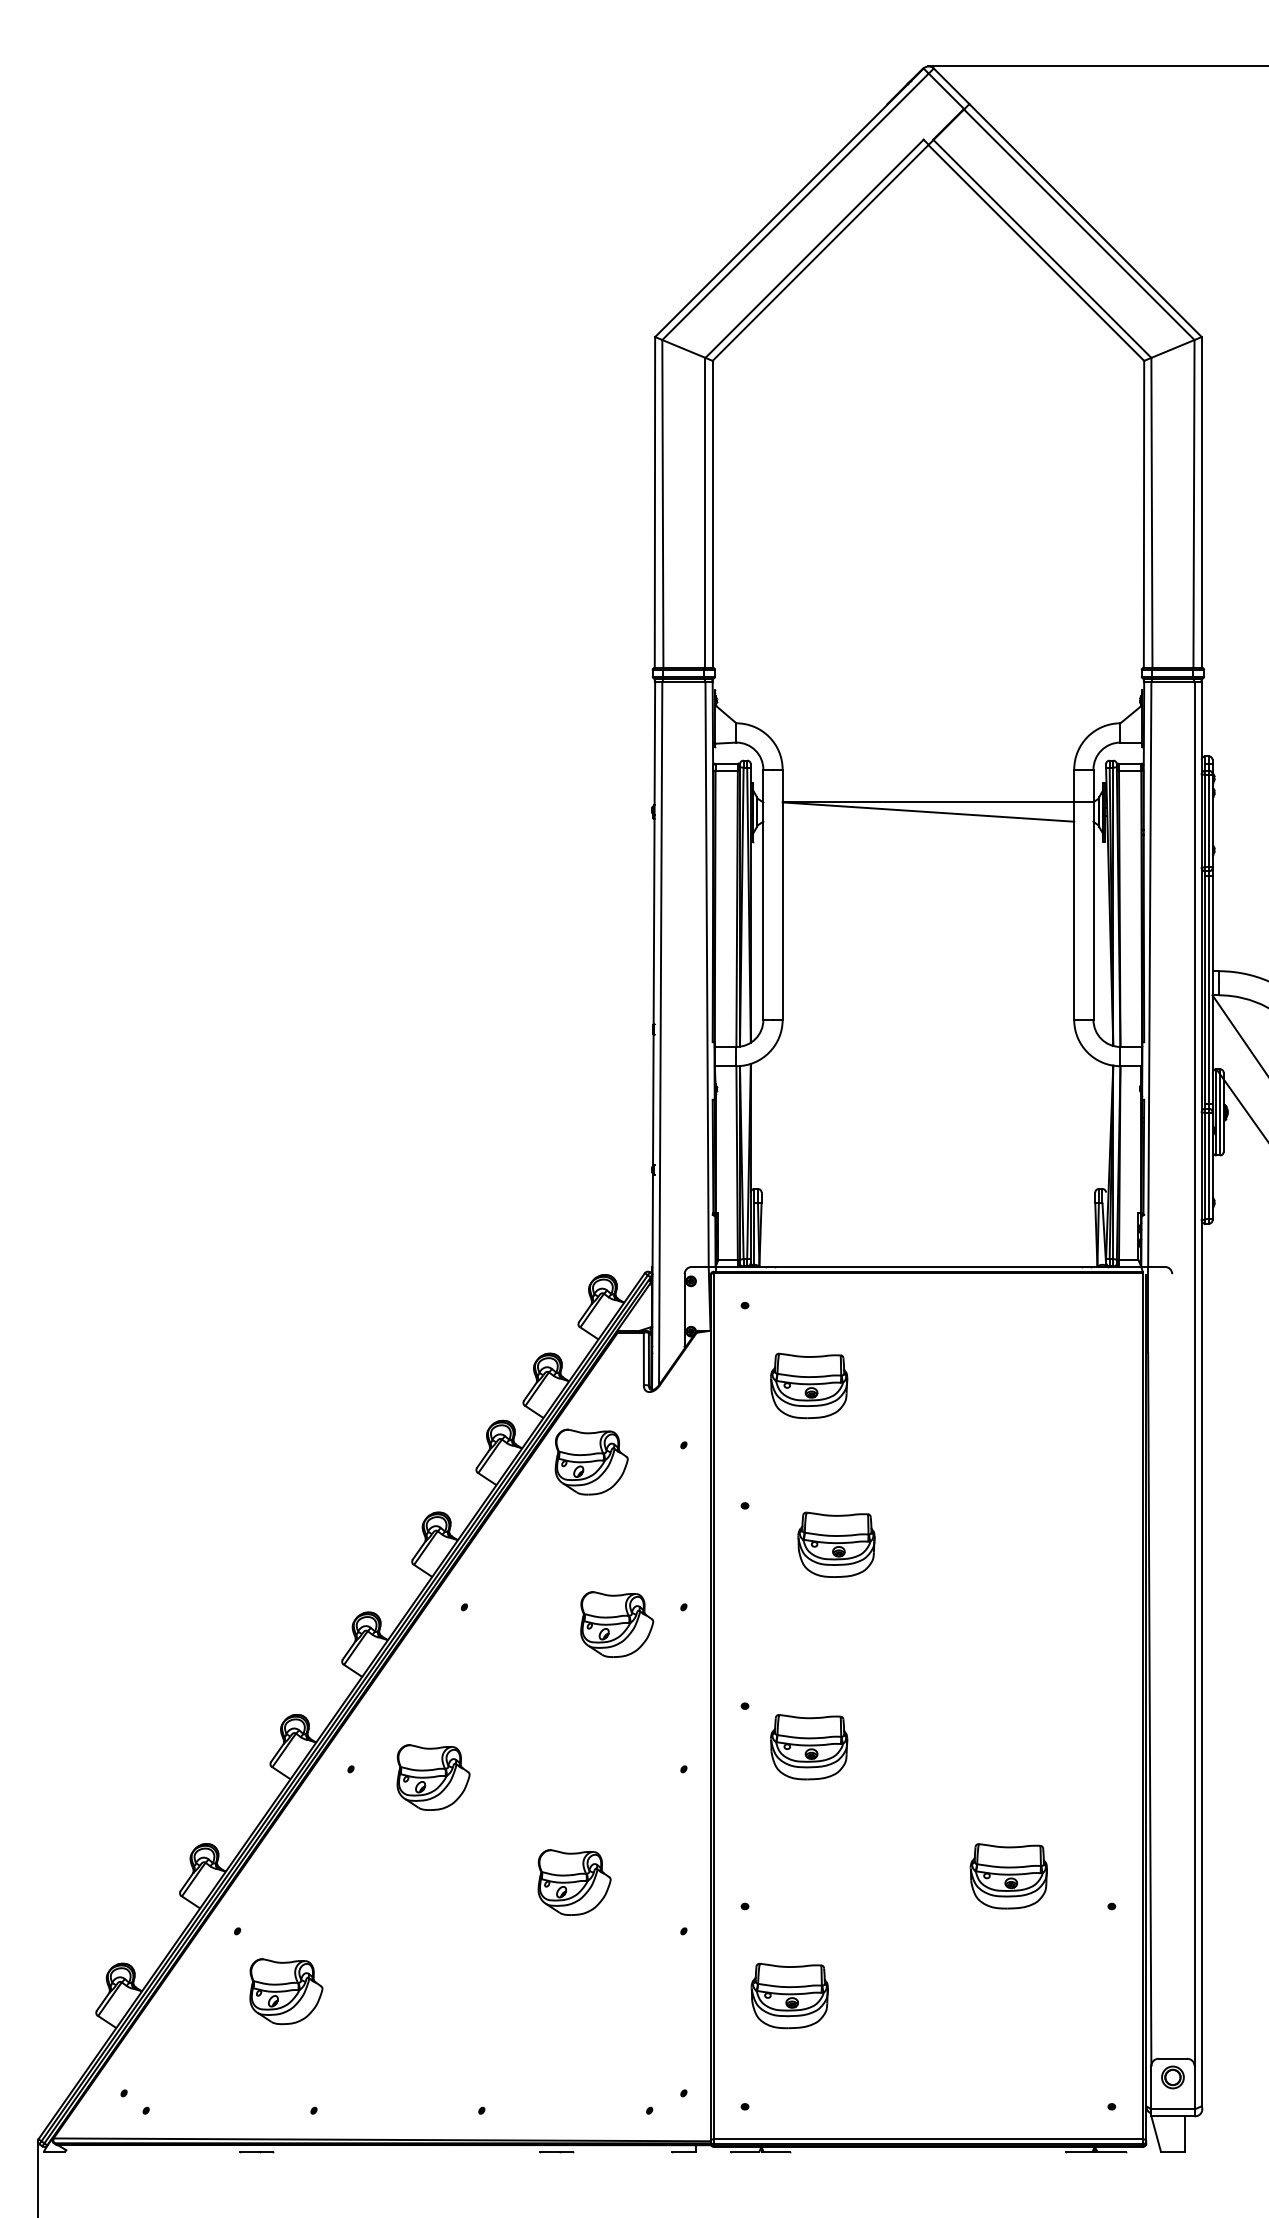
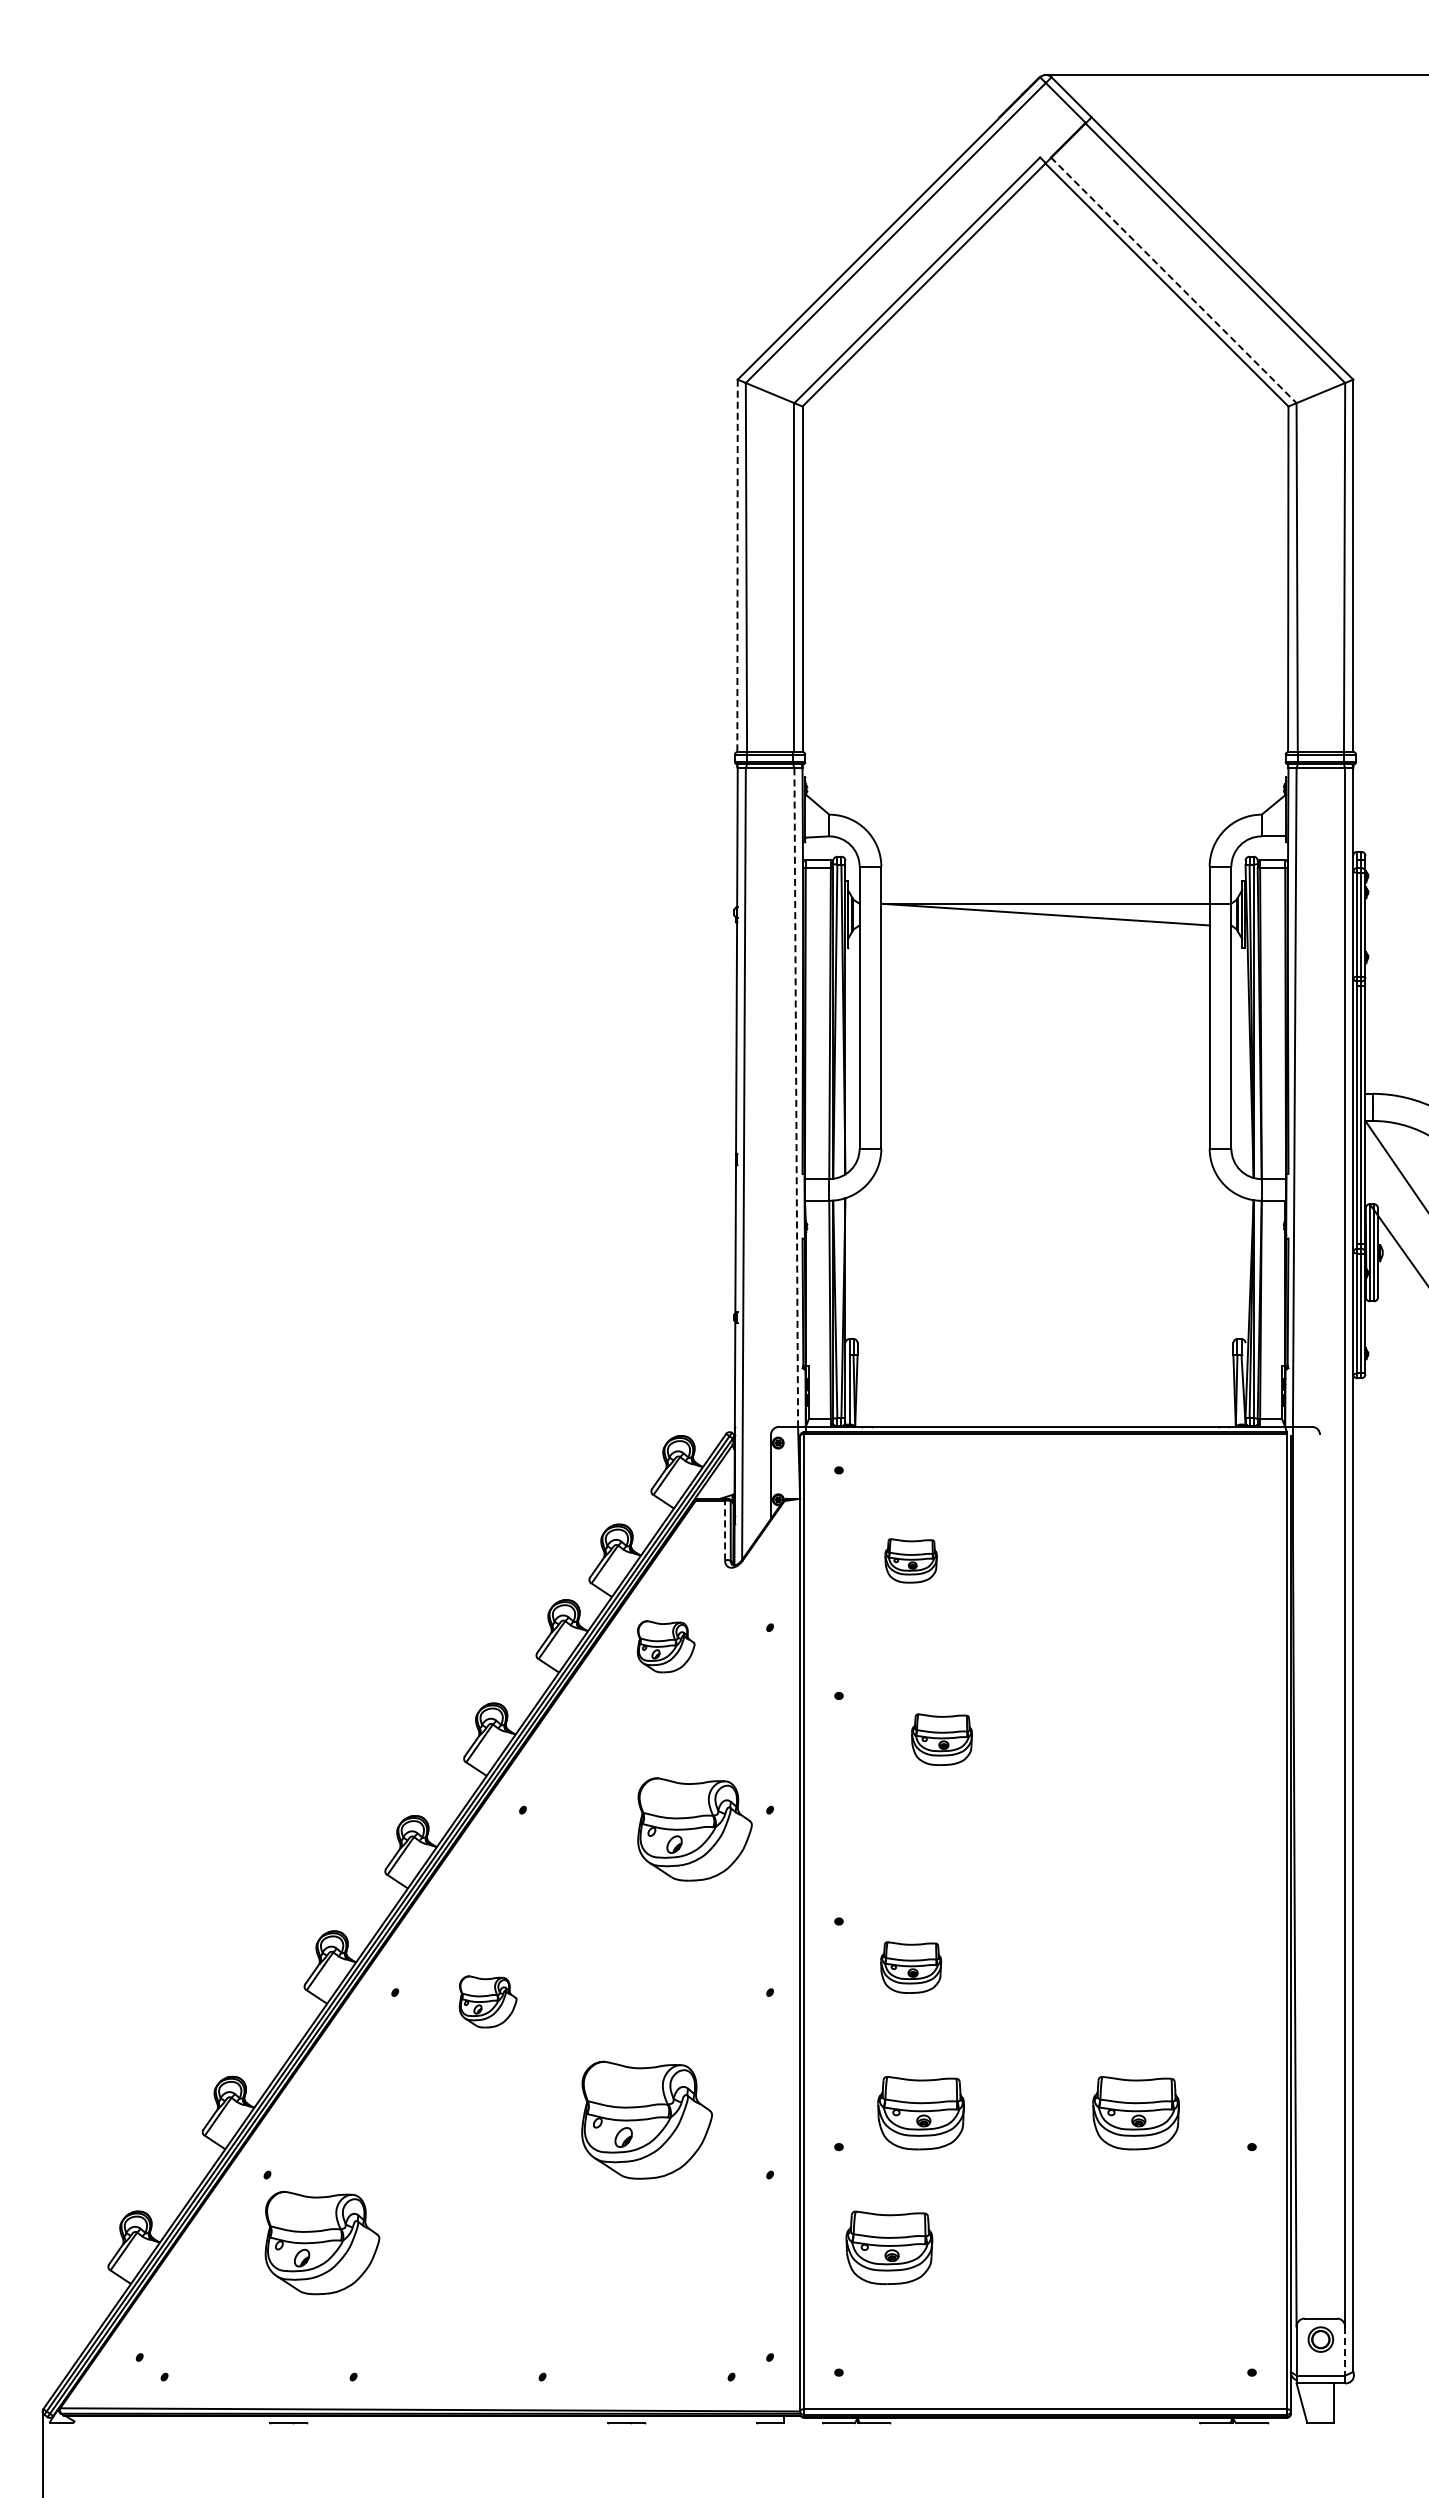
line: (1042, 248) -> (1173, 280), solid -> dashed
line: (654, 502) -> (737, 566), solid -> dashed
line: (707, 975) -> (796, 1098), solid -> dashed
line: (644, 1358) -> (725, 1530), solid -> dashed
part: (808, 1385) -> (910, 1560), size x0.6
part: (590, 1461) -> (665, 1646), size x0.7
part: (836, 1544) -> (941, 1739), size x0.7
part: (616, 1624) -> (694, 1829), size x1.4
part: (808, 1747) -> (910, 1967), size x0.7
part: (432, 1777) -> (487, 2001), size x0.7
part: (817, 1876) -> (920, 2113), added
part: (574, 1882) -> (646, 2119), size x1.6
part: (286, 1991) -> (322, 2242), size x1.4
line: (1194, 2088) -> (1345, 2351), solid -> dashed

